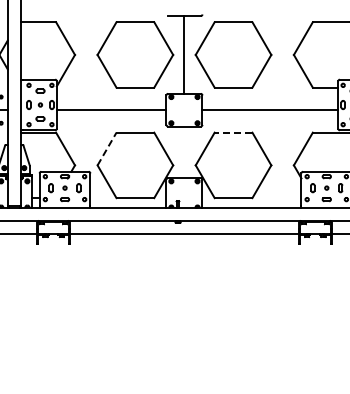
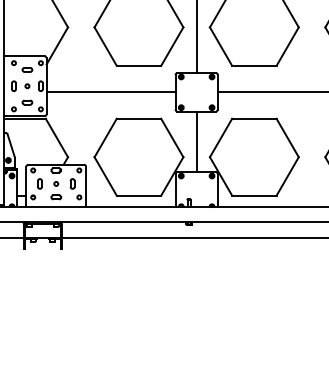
line: (233, 132) -> (254, 118), dashed -> solid
line: (107, 149) -> (106, 138), dashed -> solid
line: (184, 152) -> (196, 142), added

